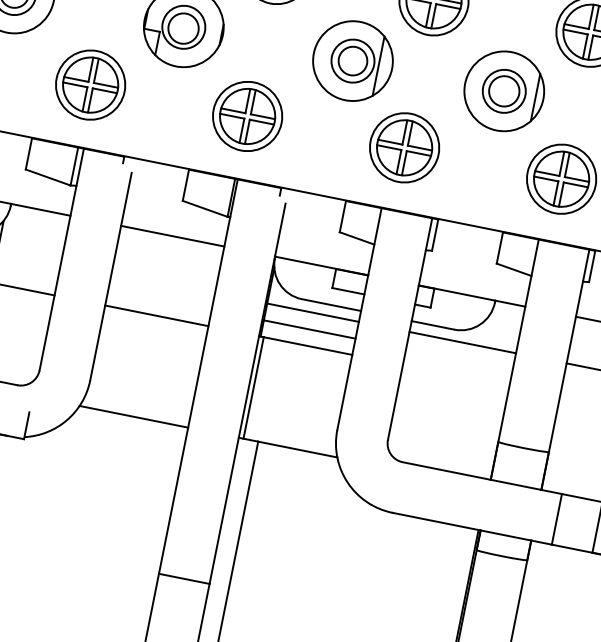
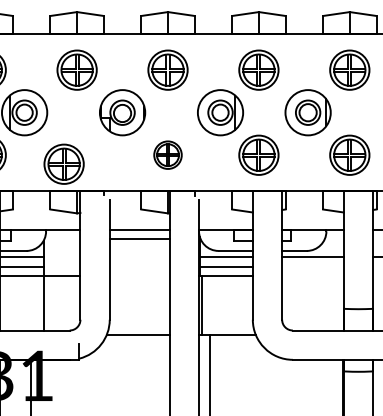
part: (89, 83) -> (63, 163), moved
part: (246, 114) -> (167, 154), size x0.7
line: (156, 316) -> (139, 239), moved

